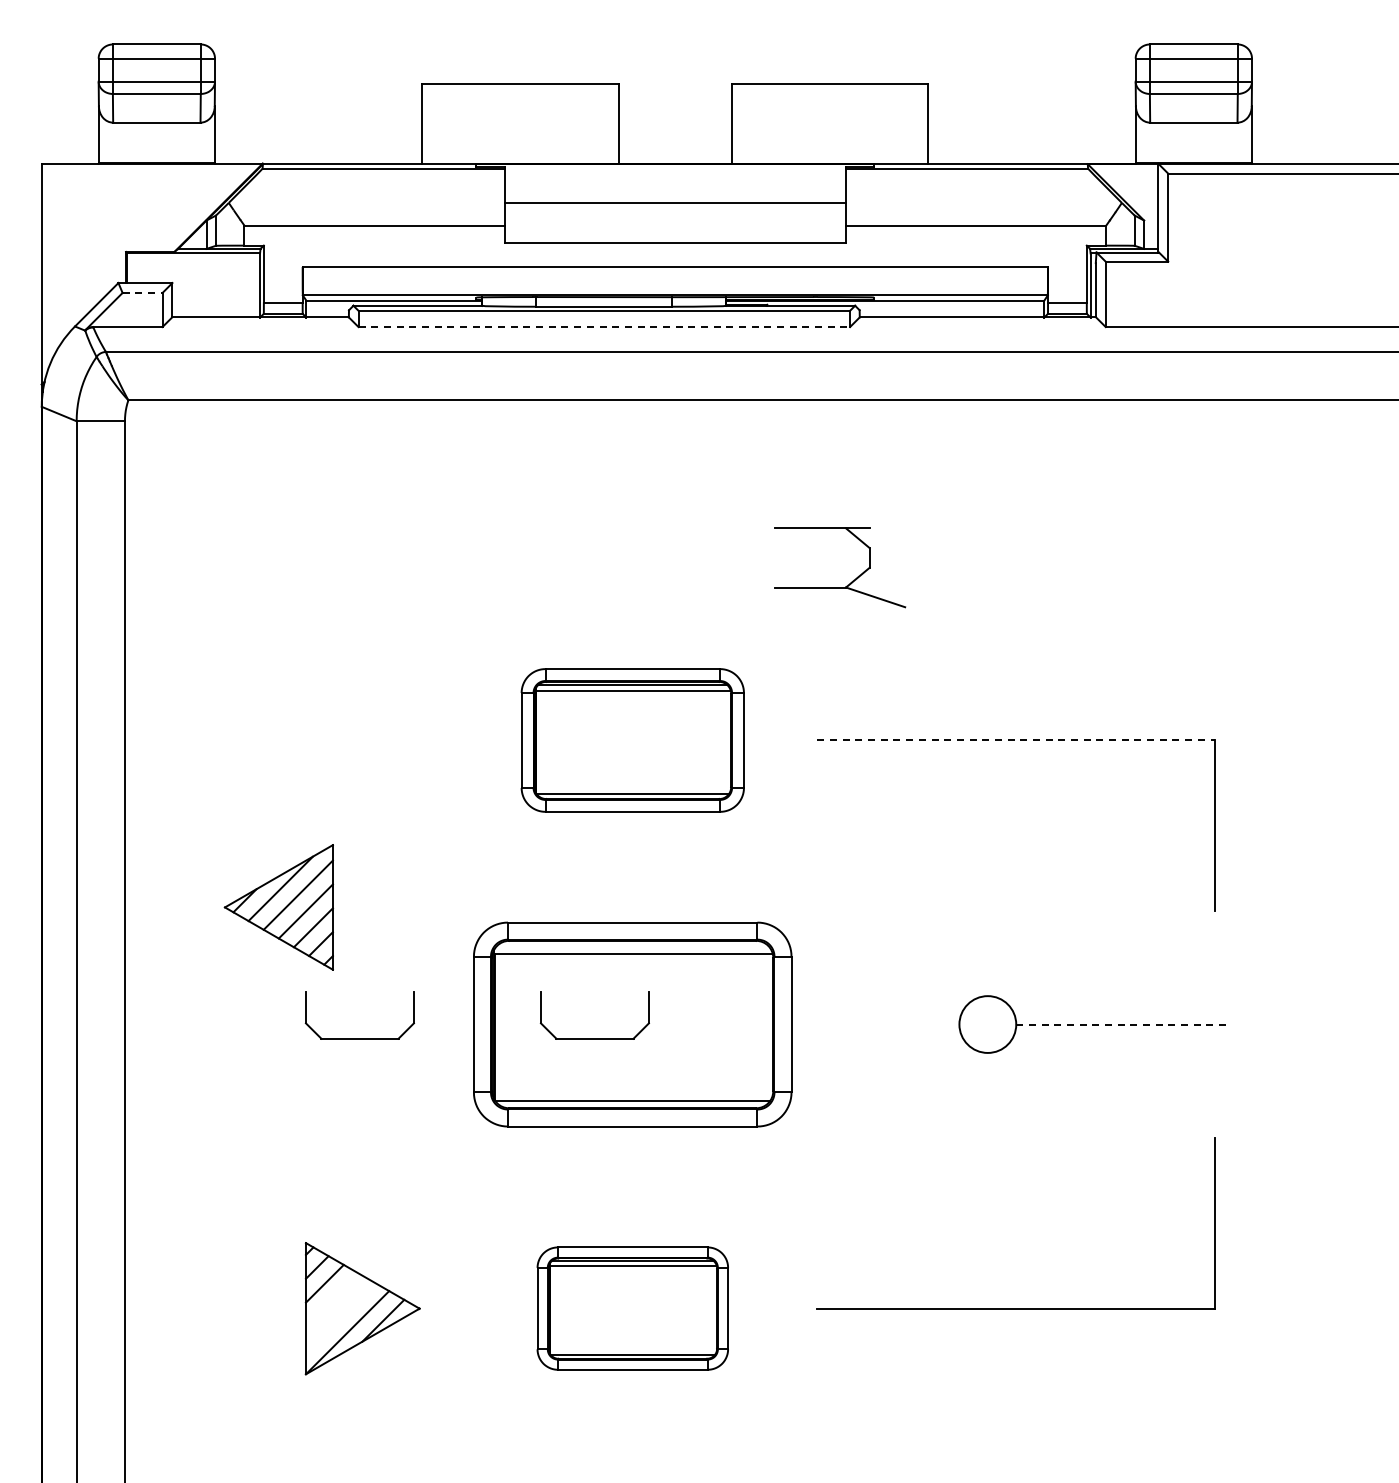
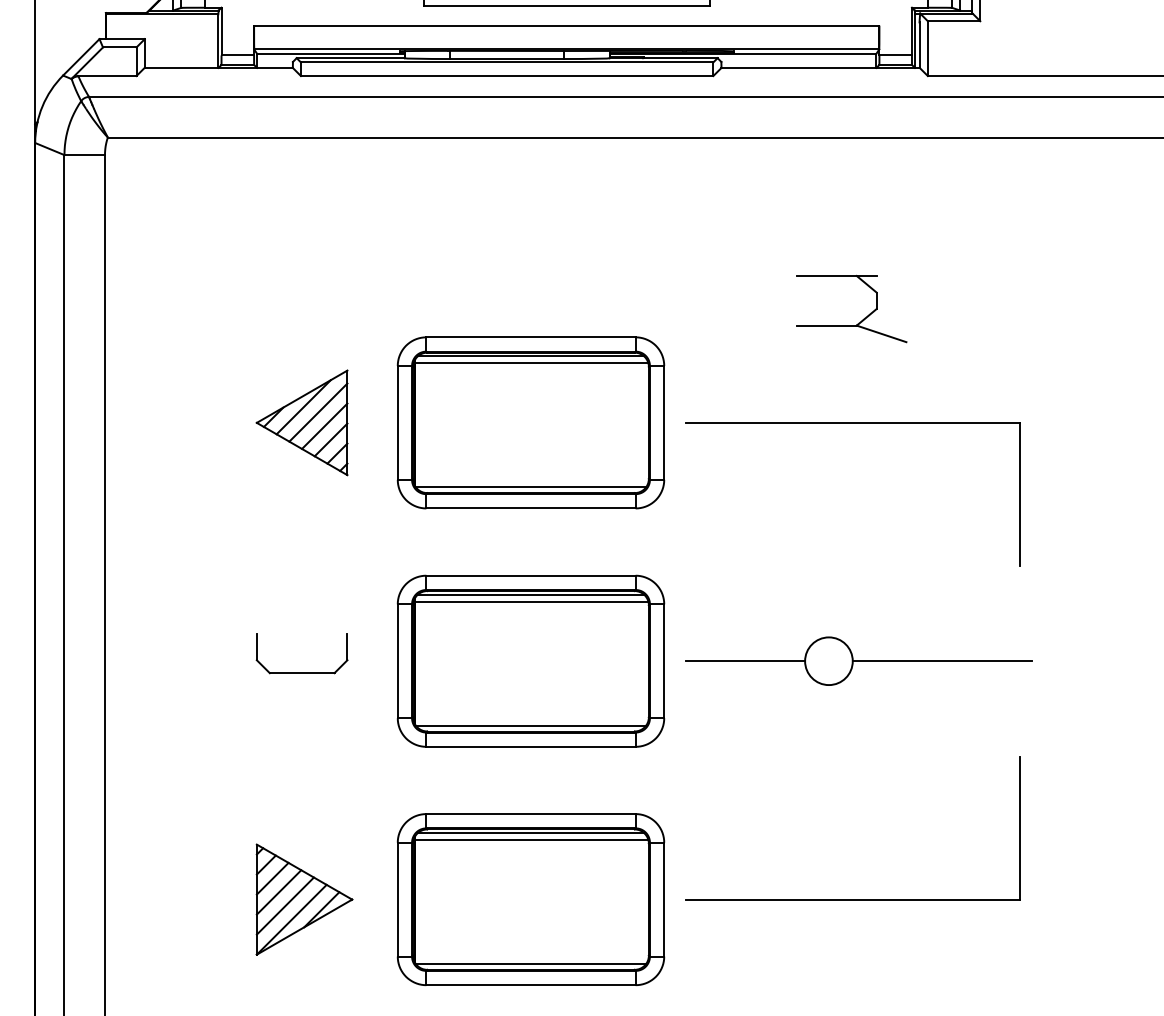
line: (142, 292) -> (119, 47), dashed -> solid
line: (604, 327) -> (507, 76), dashed -> solid
part: (852, 580) -> (862, 319), moved
part: (632, 740) -> (530, 422), size x1.43
line: (1016, 740) -> (852, 422), dashed -> solid
part: (278, 907) -> (301, 422), moved
line: (632, 945) -> (530, 594), added
line: (888, 1024) -> (745, 661), added
line: (1122, 1024) -> (941, 661), dashed -> solid
part: (594, 1038) -> (498, 672), removed
line: (331, 1299) -> (278, 891), added
part: (632, 1308) -> (530, 899), size x1.67
line: (339, 1316) -> (284, 906), added

